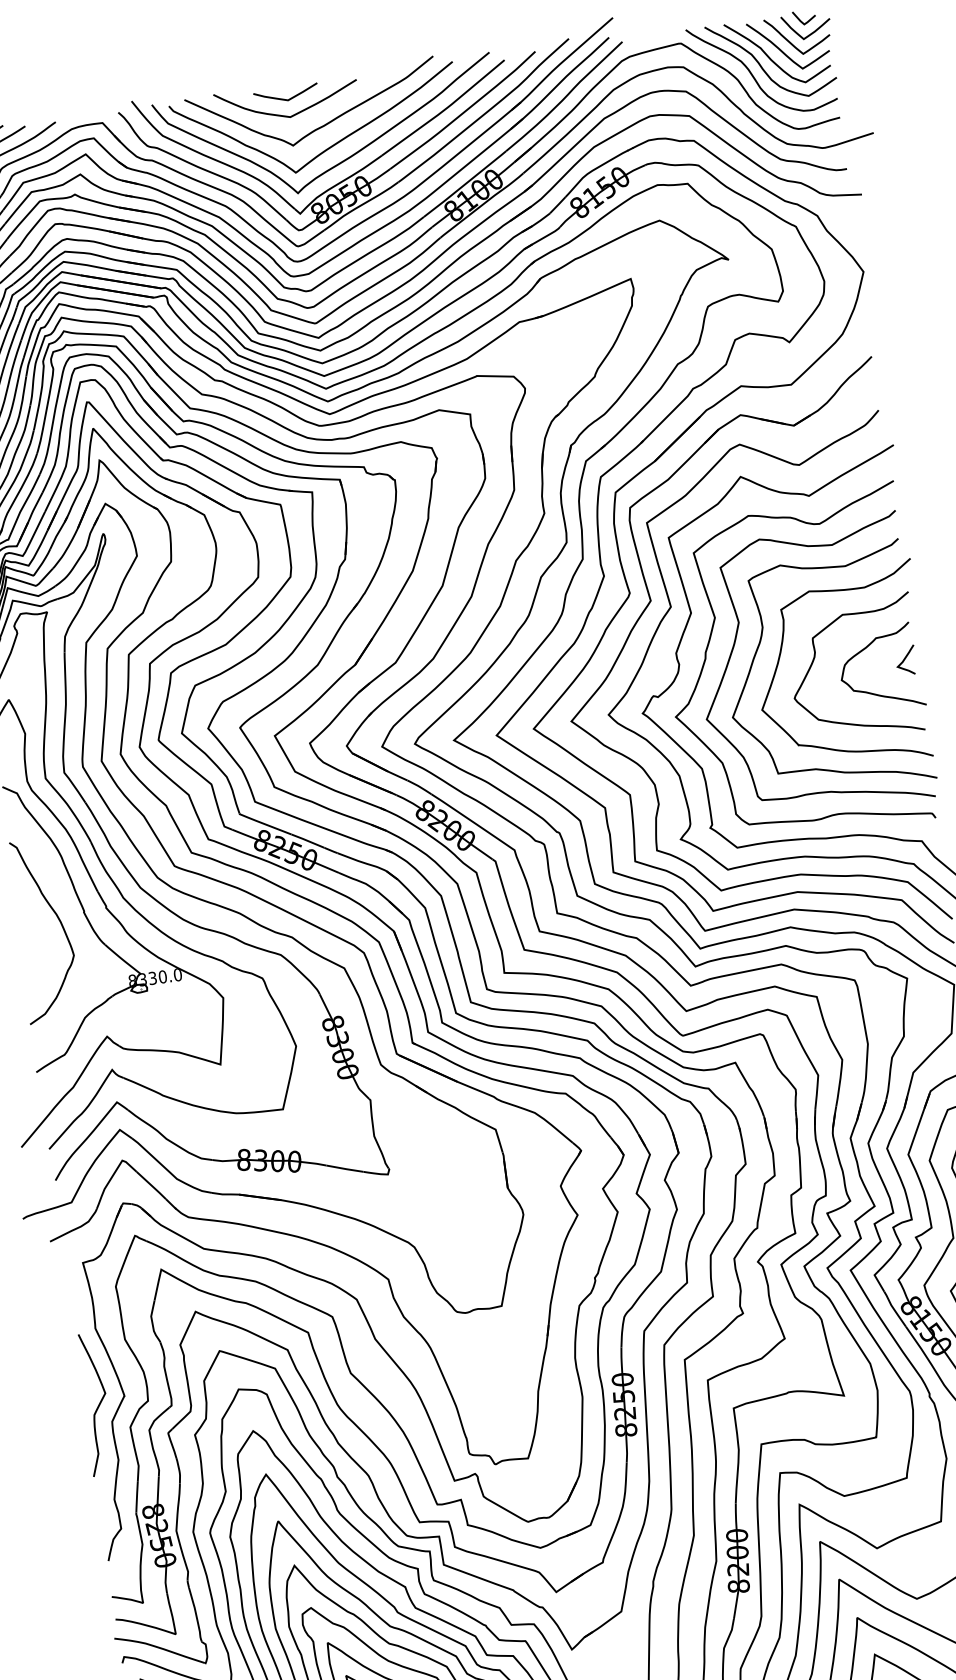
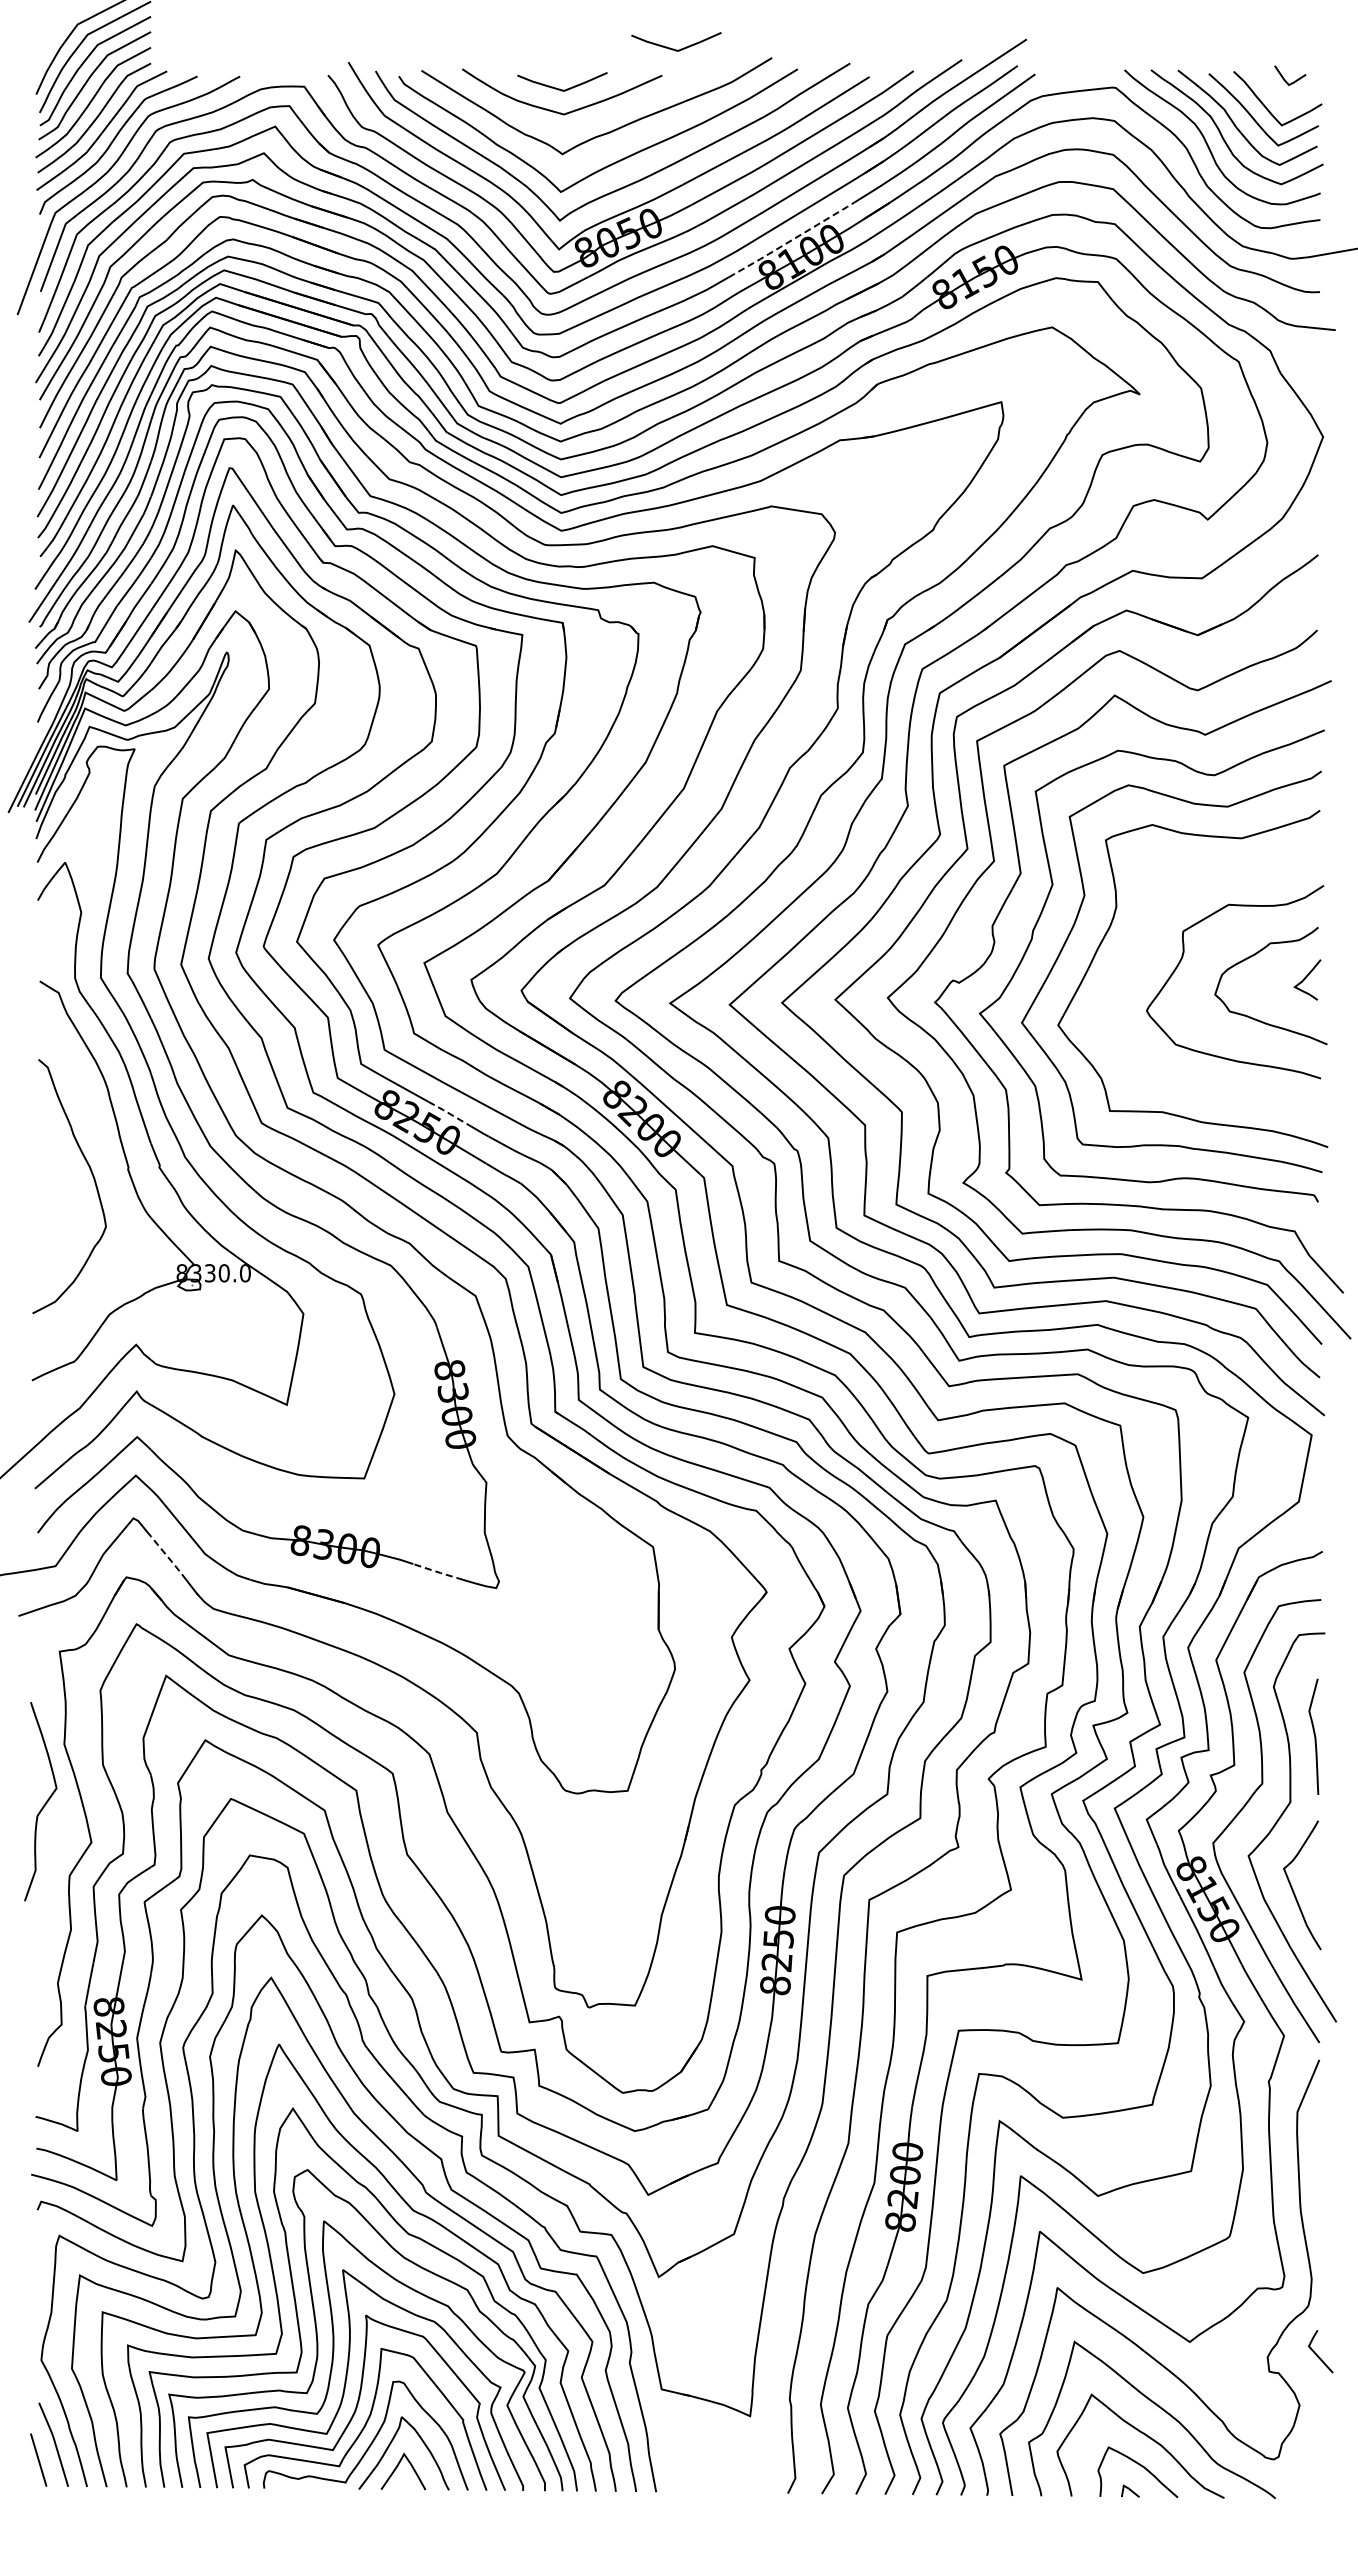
curve: (811, 33) -> (1296, 98), removed
curve: (361, 59) -> (673, 48), added
line: (465, 184) -> (791, 240), solid -> dashed
curve: (781, 654) -> (1136, 947), removed
line: (308, 841) -> (450, 1114), solid -> dashed
line: (345, 1169) -> (438, 1572), solid -> dashed
line: (152, 1185) -> (169, 1558), solid -> dashed
curve: (98, 1405) -> (44, 1803), moved

